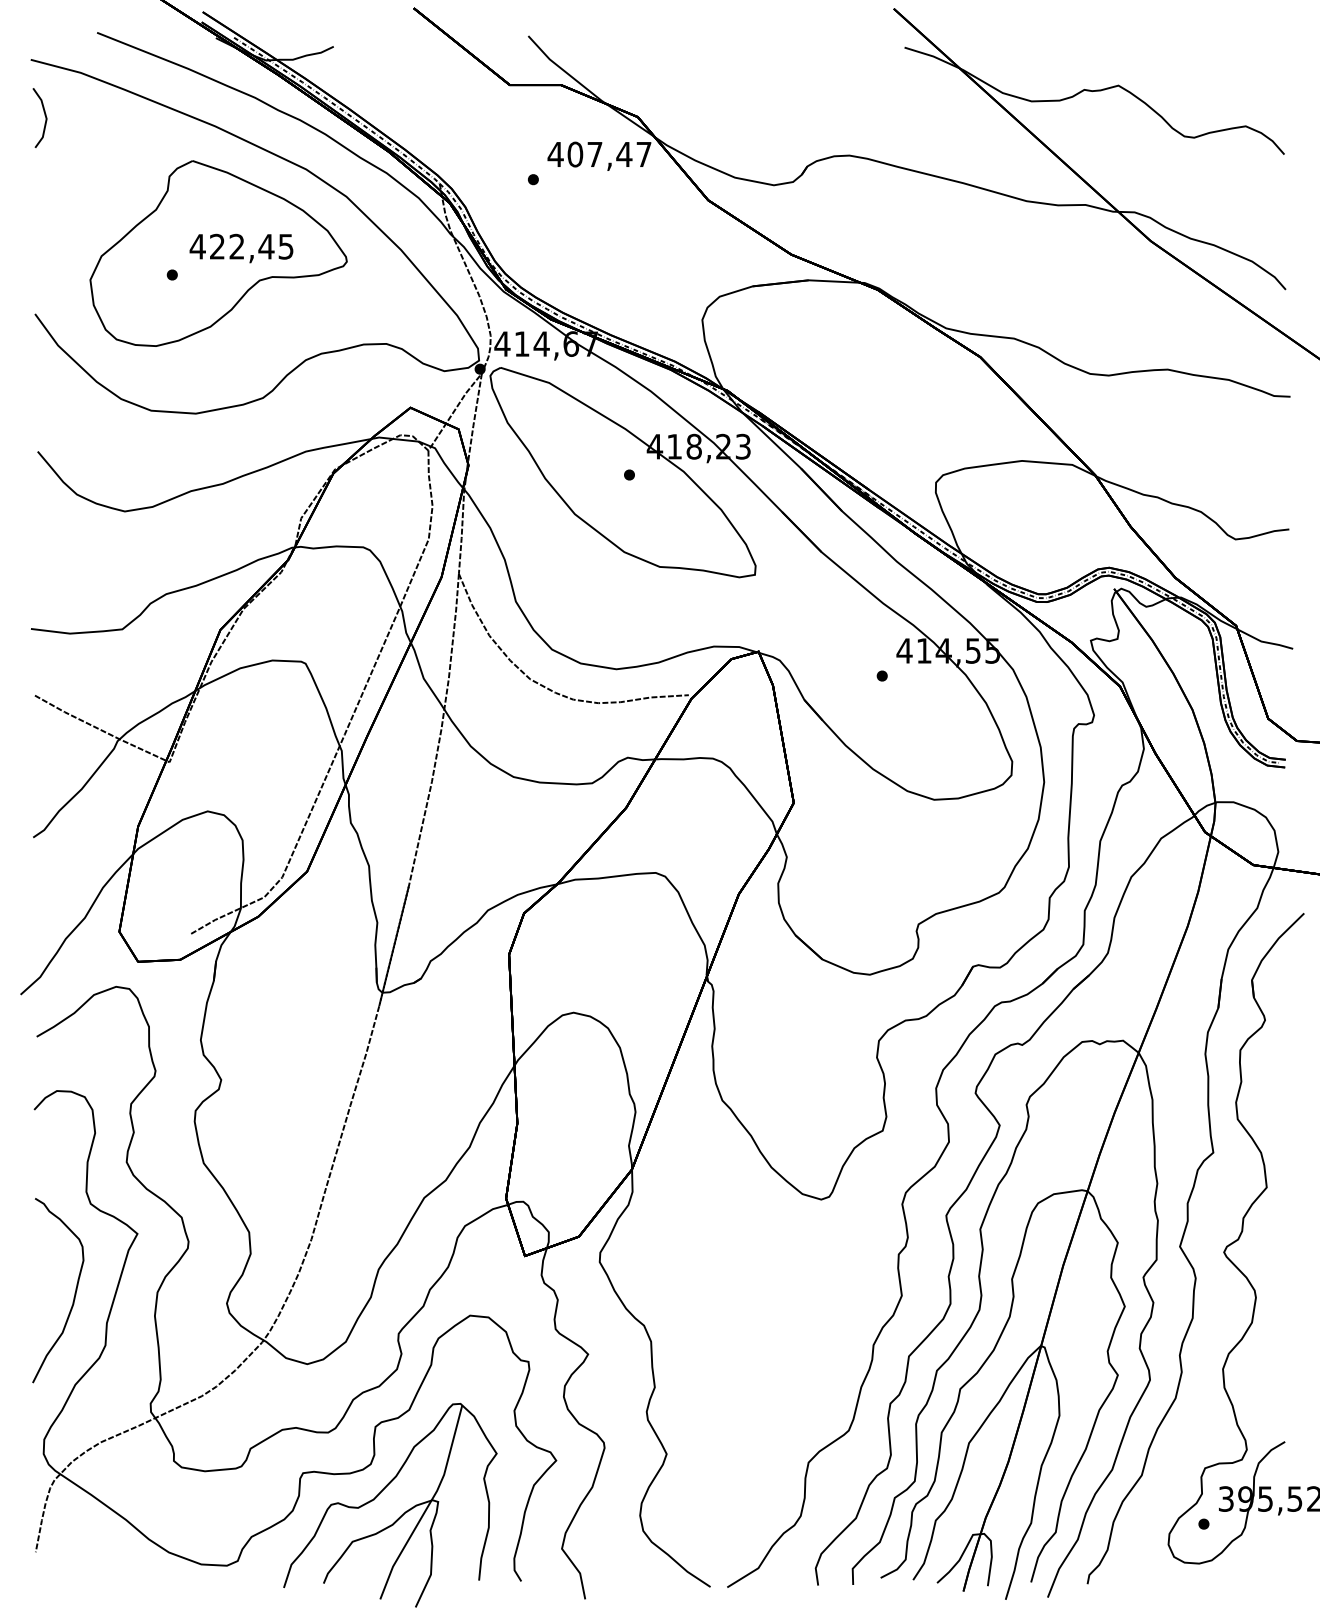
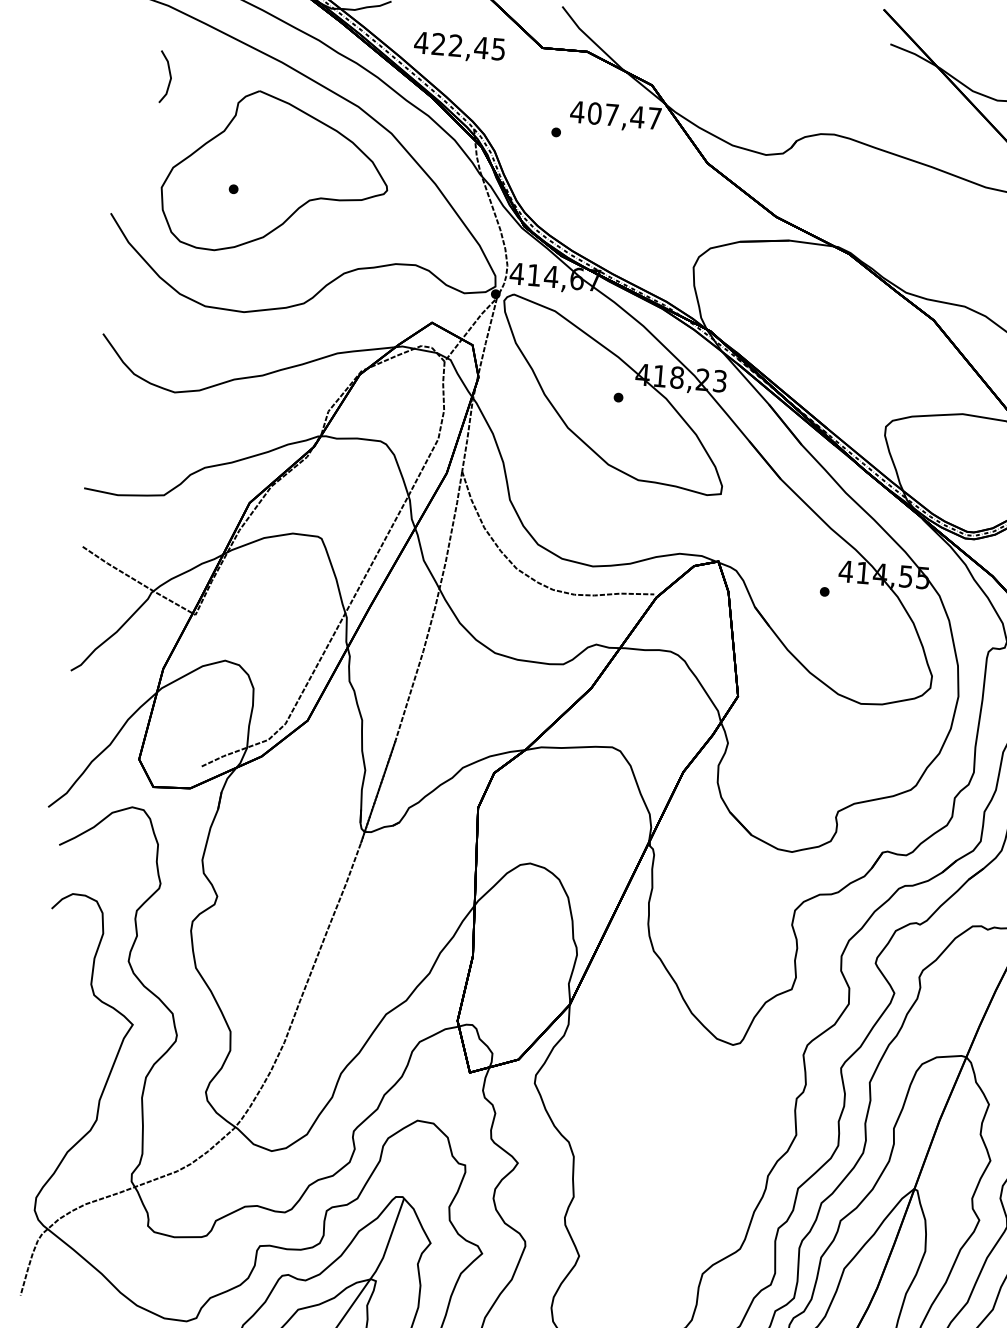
line: (44, 115) -> (169, 75), moved
text: (241, 248) -> (459, 47), moved
curve: (74, 1292) -> (73, 1071), removed

